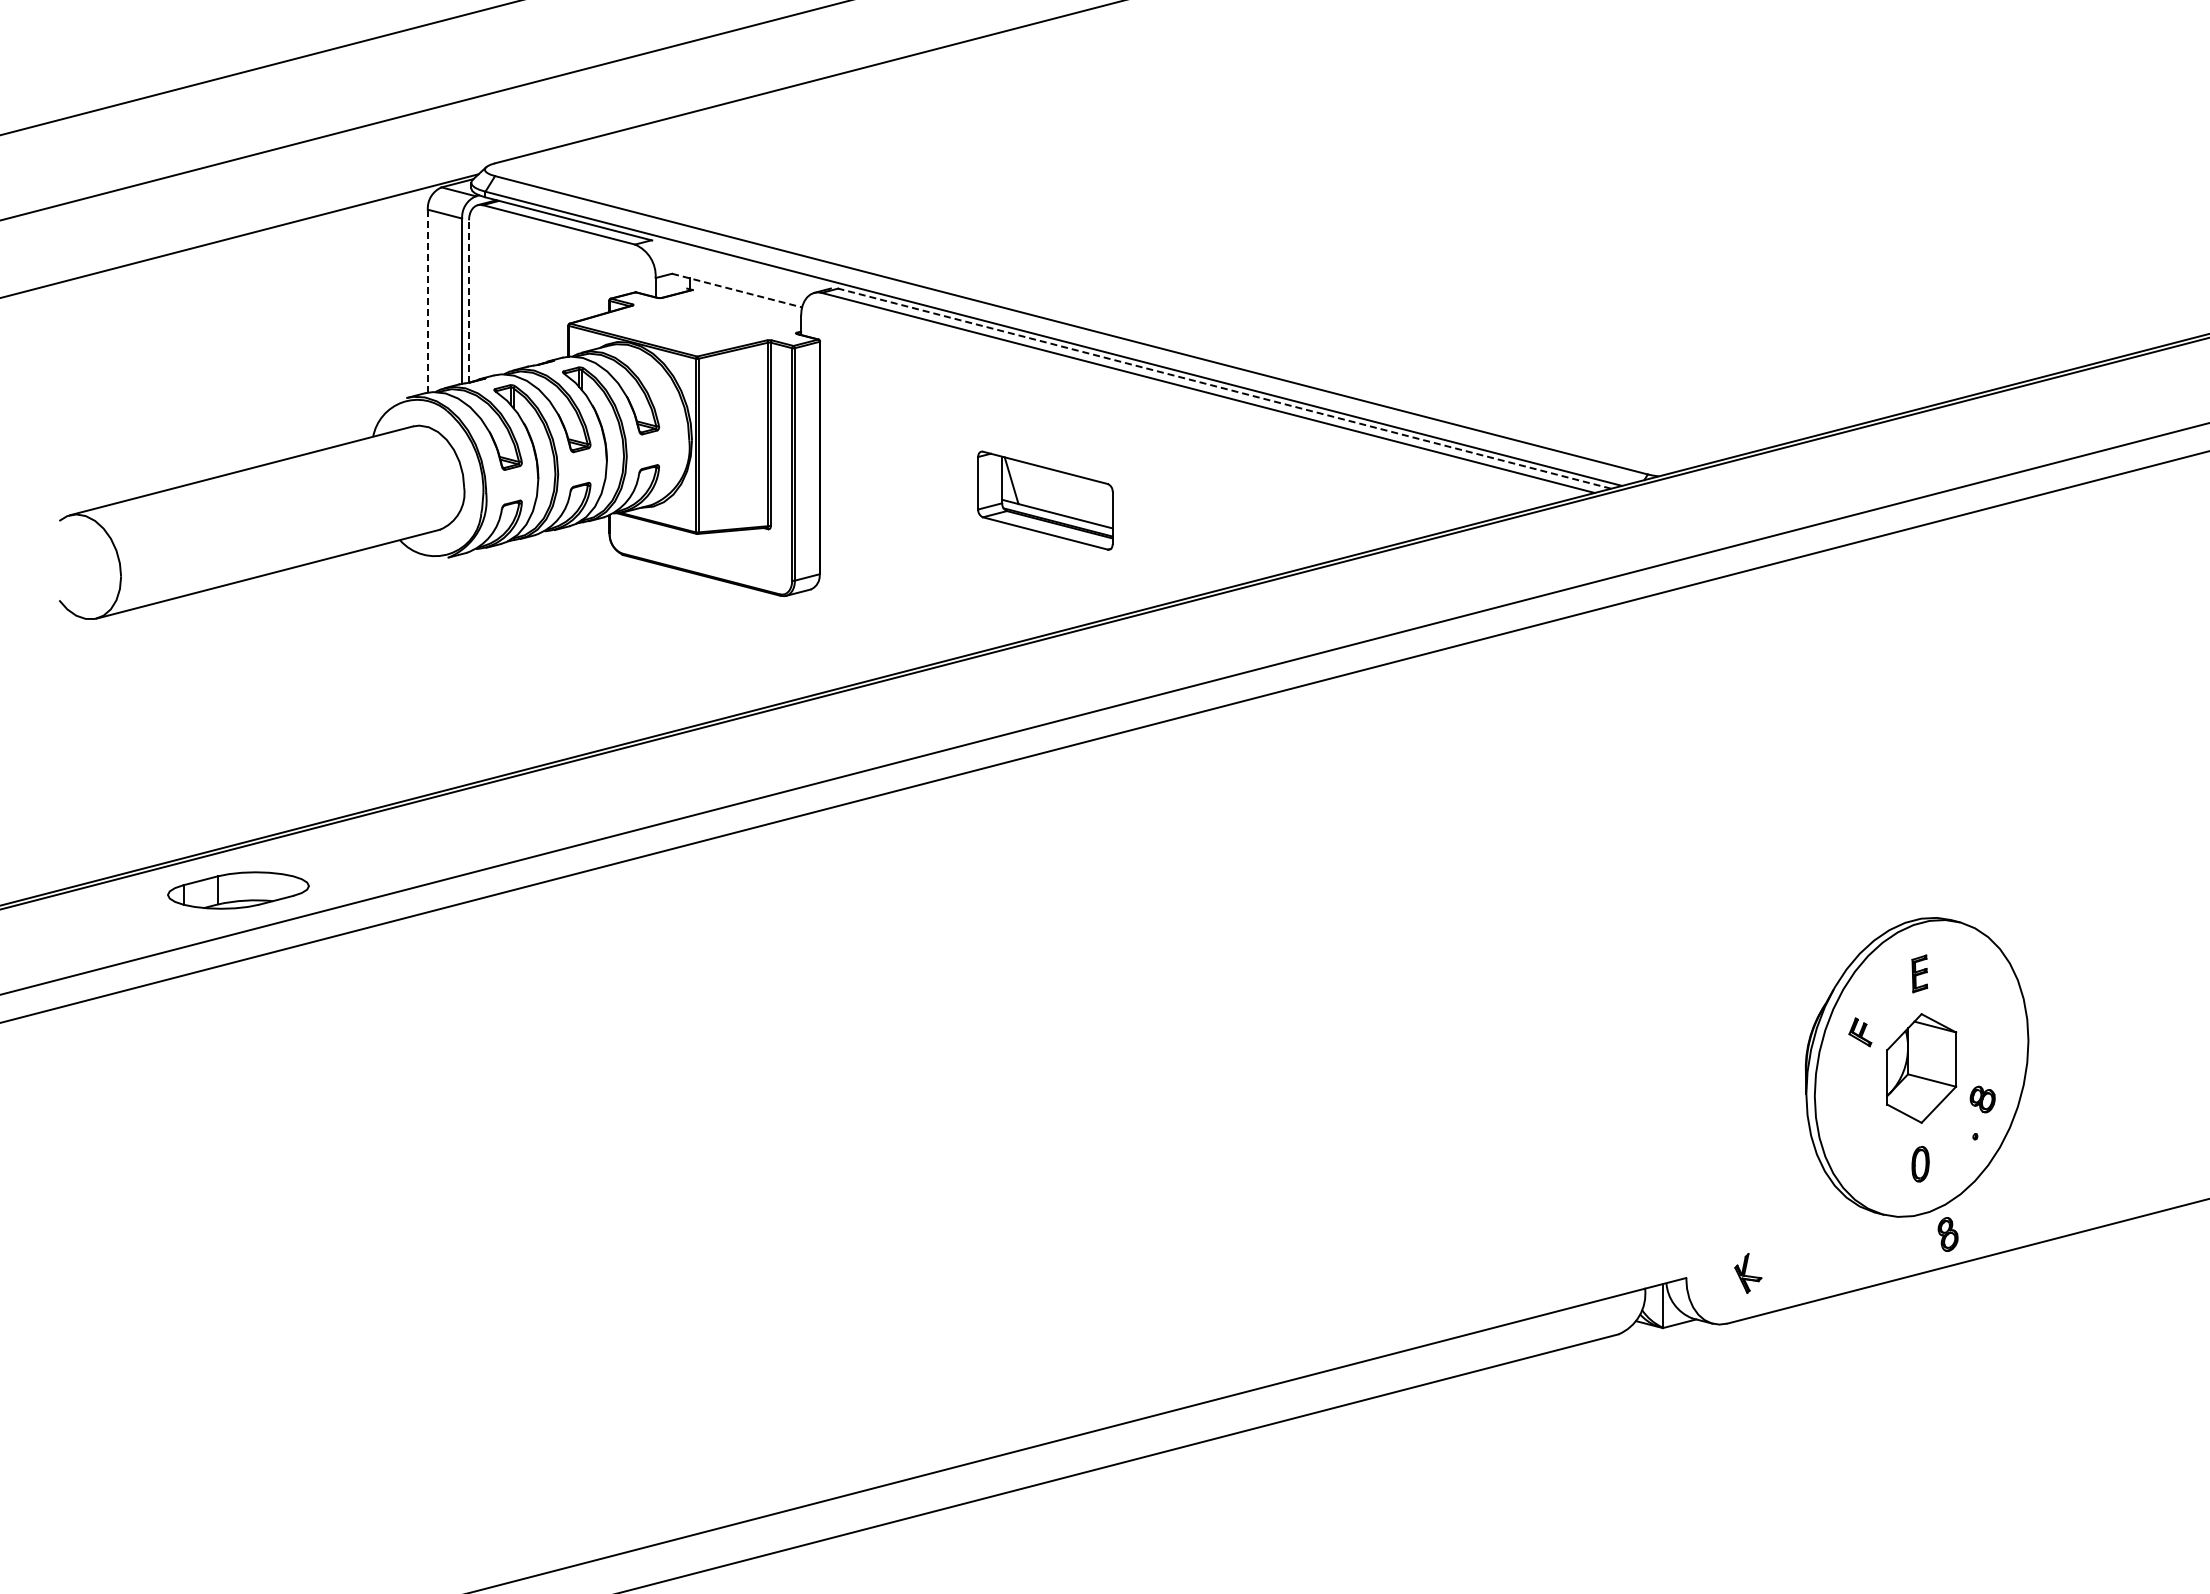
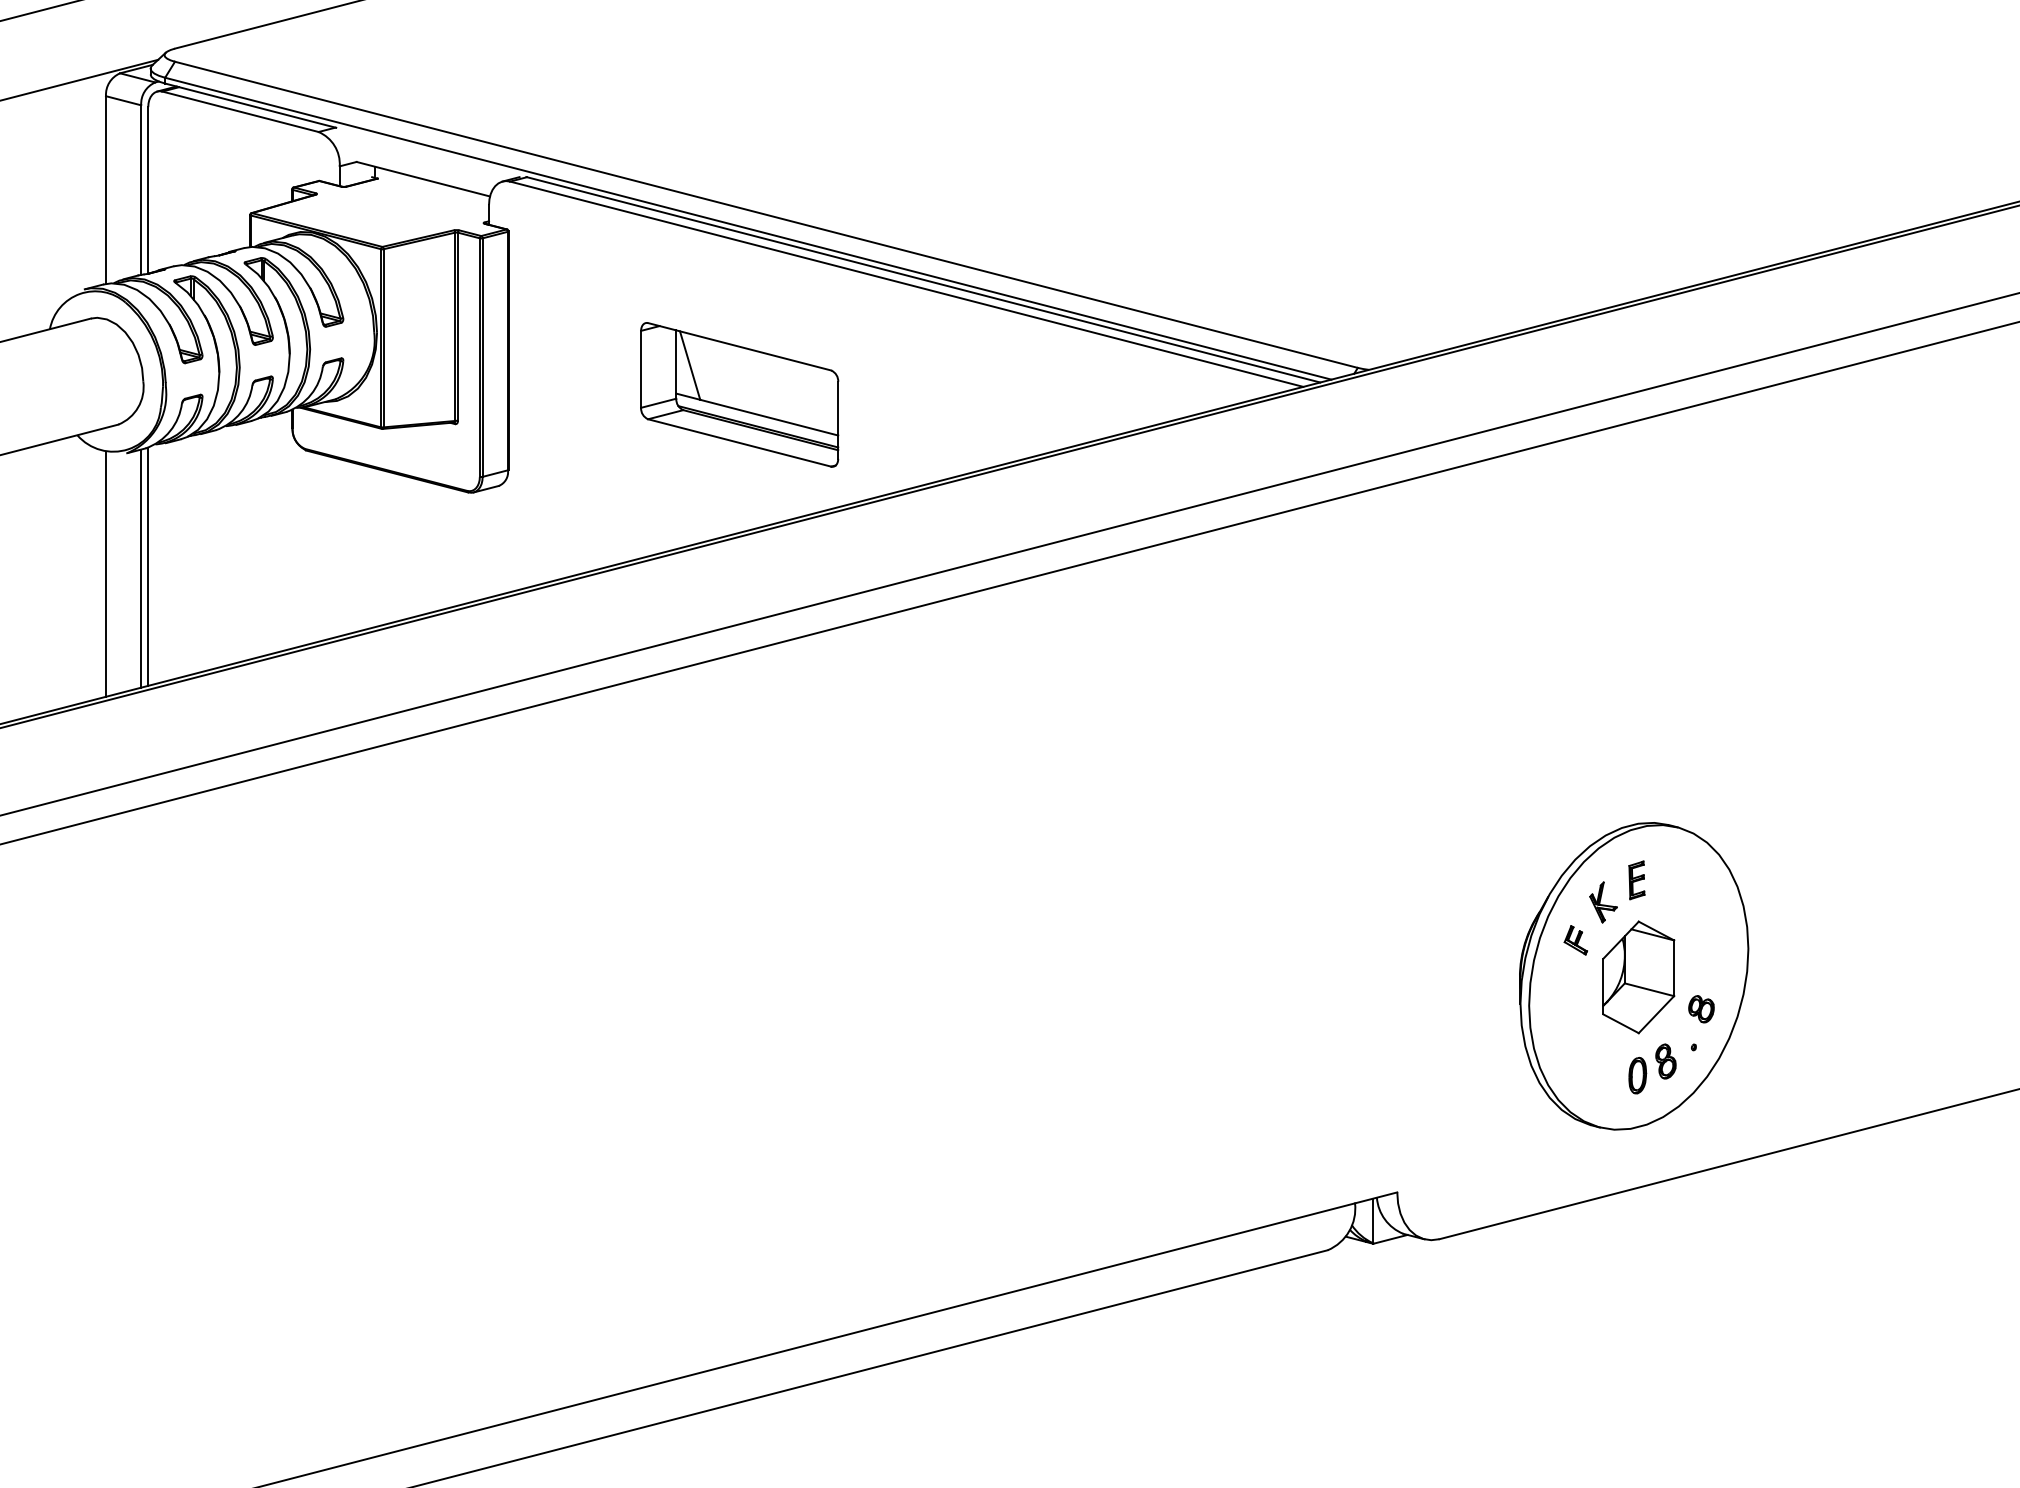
line: (737, 290) -> (423, 179), dashed -> solid
line: (427, 301) -> (105, 190), dashed -> solid
line: (469, 301) -> (148, 190), dashed -> solid
line: (1224, 388) -> (923, 279), dashed -> solid
part: (1045, 500) -> (739, 394), size x1.43
line: (469, 668) -> (148, 566), added
line: (462, 670) -> (141, 569), added
line: (427, 675) -> (105, 574), added
part: (1947, 1234) -> (1665, 1061), moved
part: (1748, 1273) -> (1603, 902), moved

